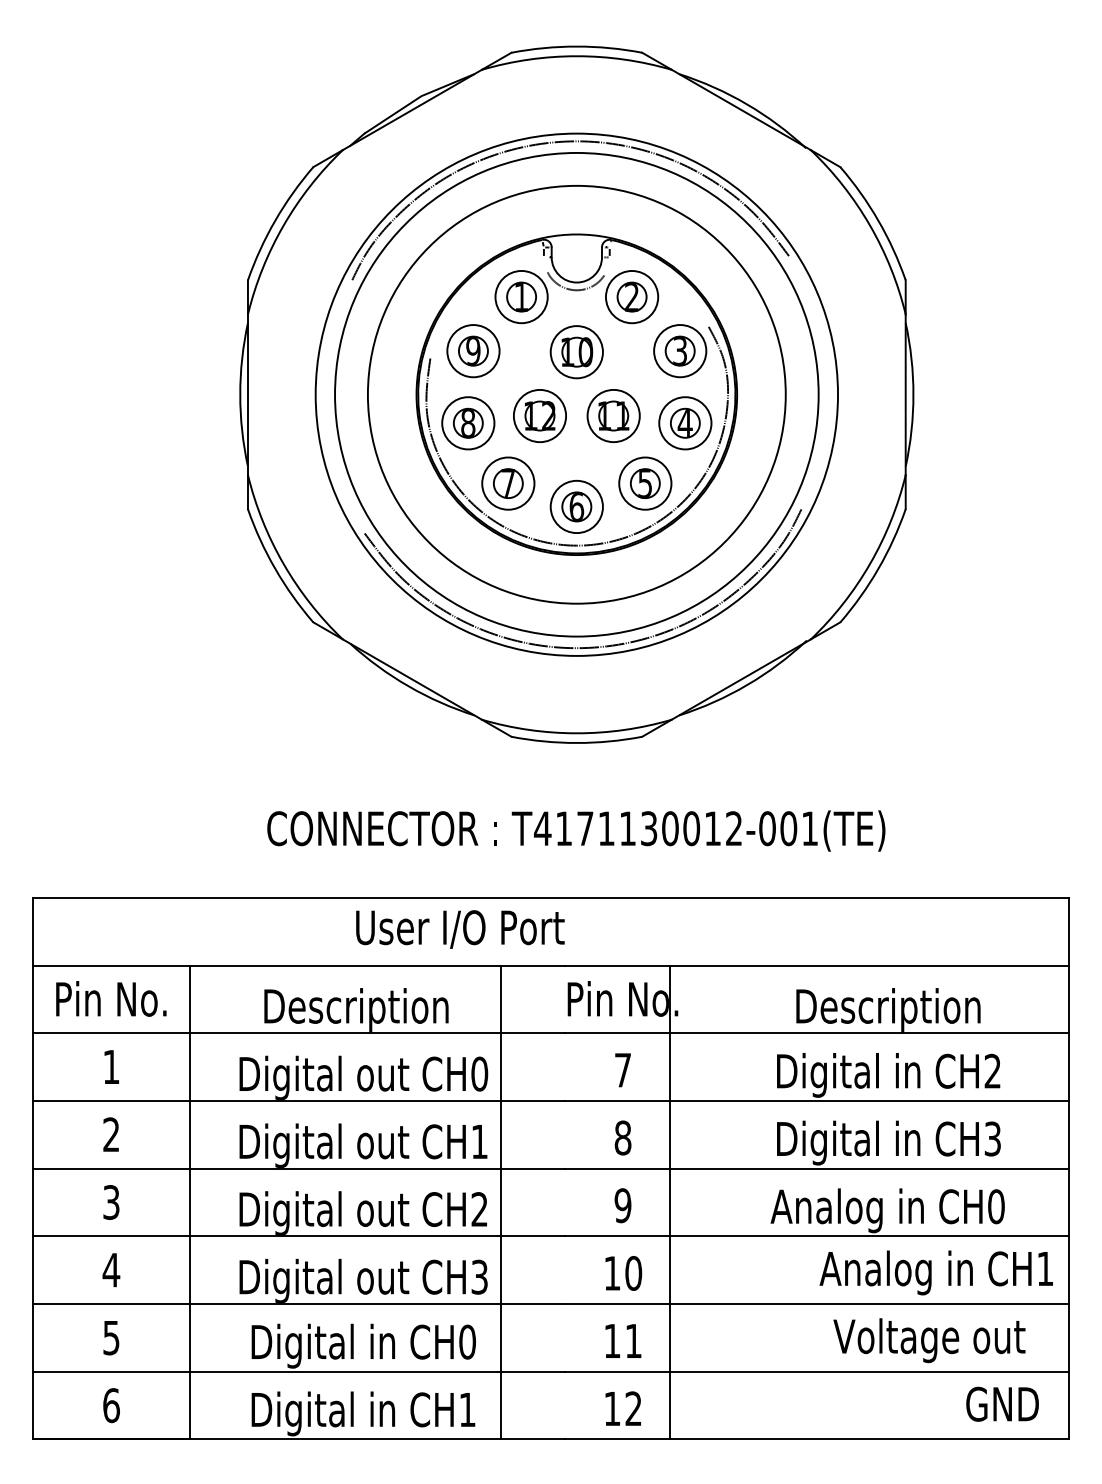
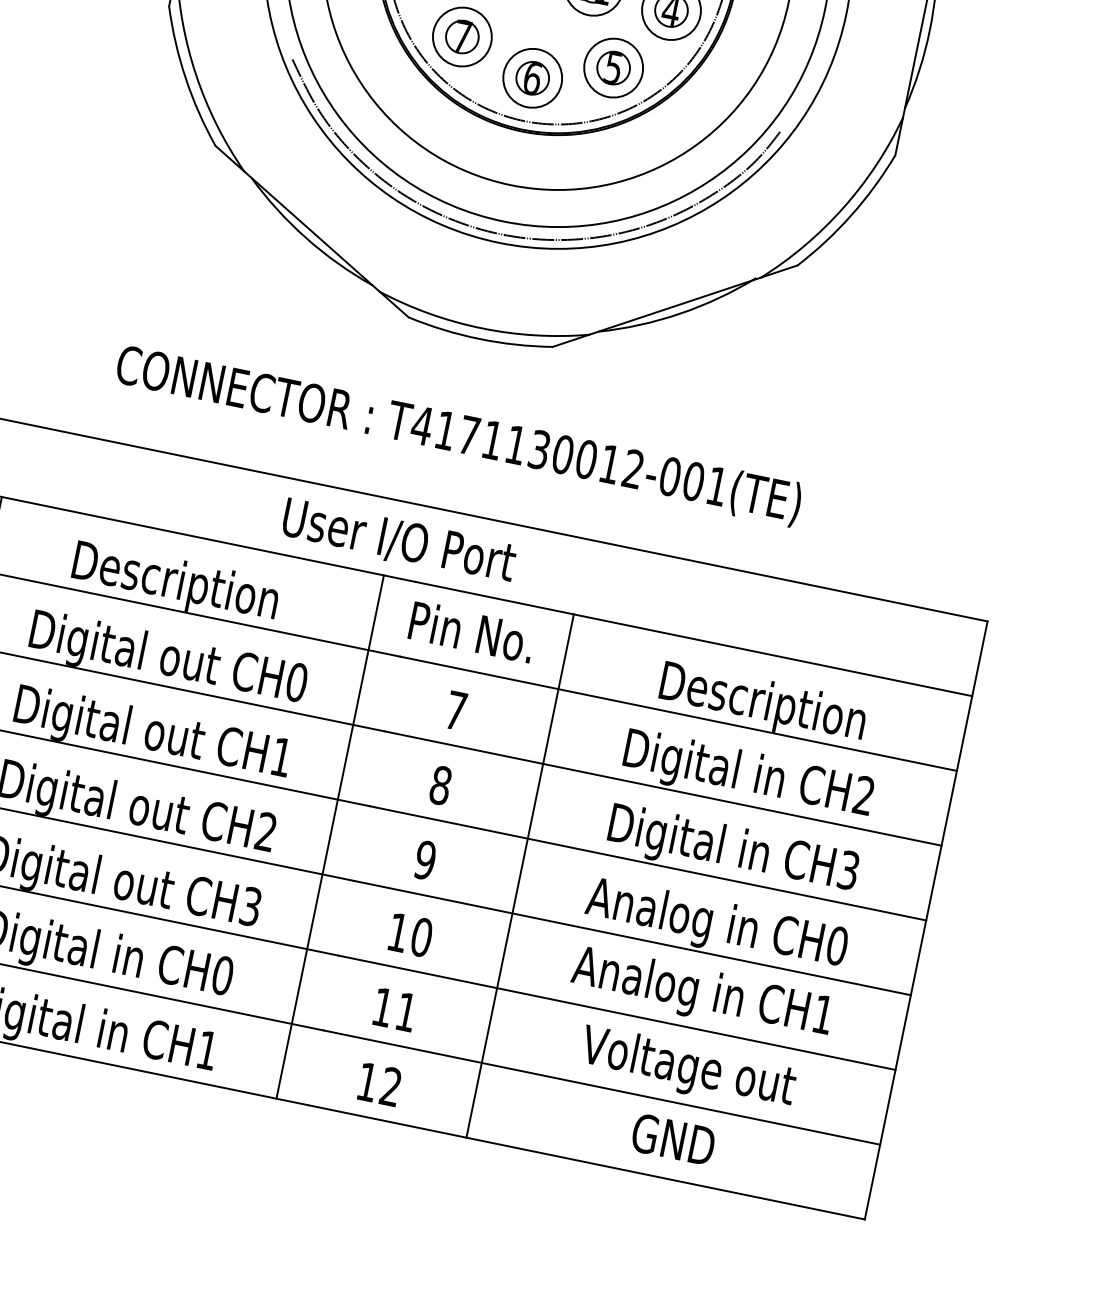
text: (460, 929) -> (399, 541), moved
line: (501, 1202) -> (330, 837), moved
line: (670, 1202) -> (520, 876), moved
text: (935, 1272) -> (701, 993), moved
text: (929, 1340) -> (687, 1069), moved
text: (1002, 1403) -> (673, 1138), moved

